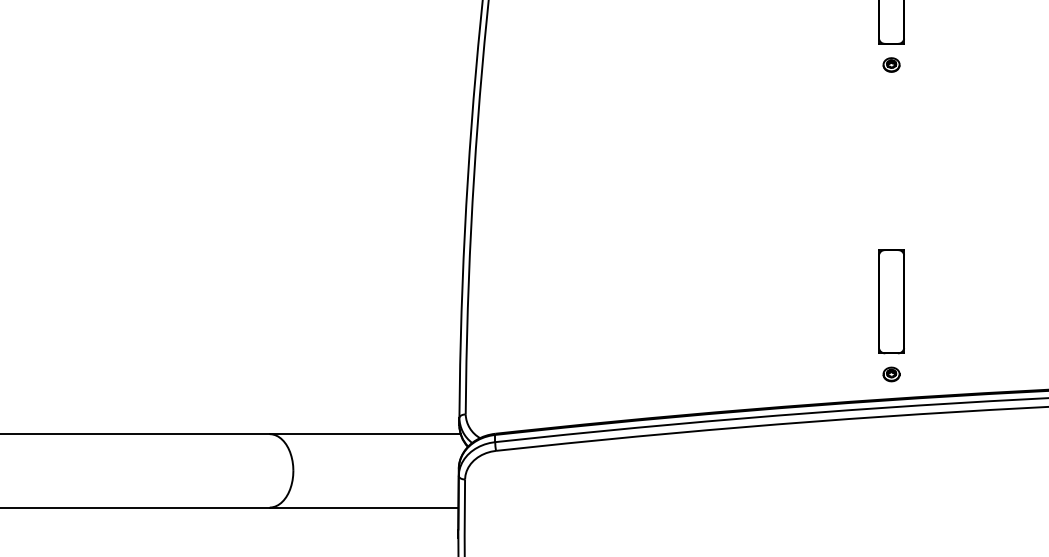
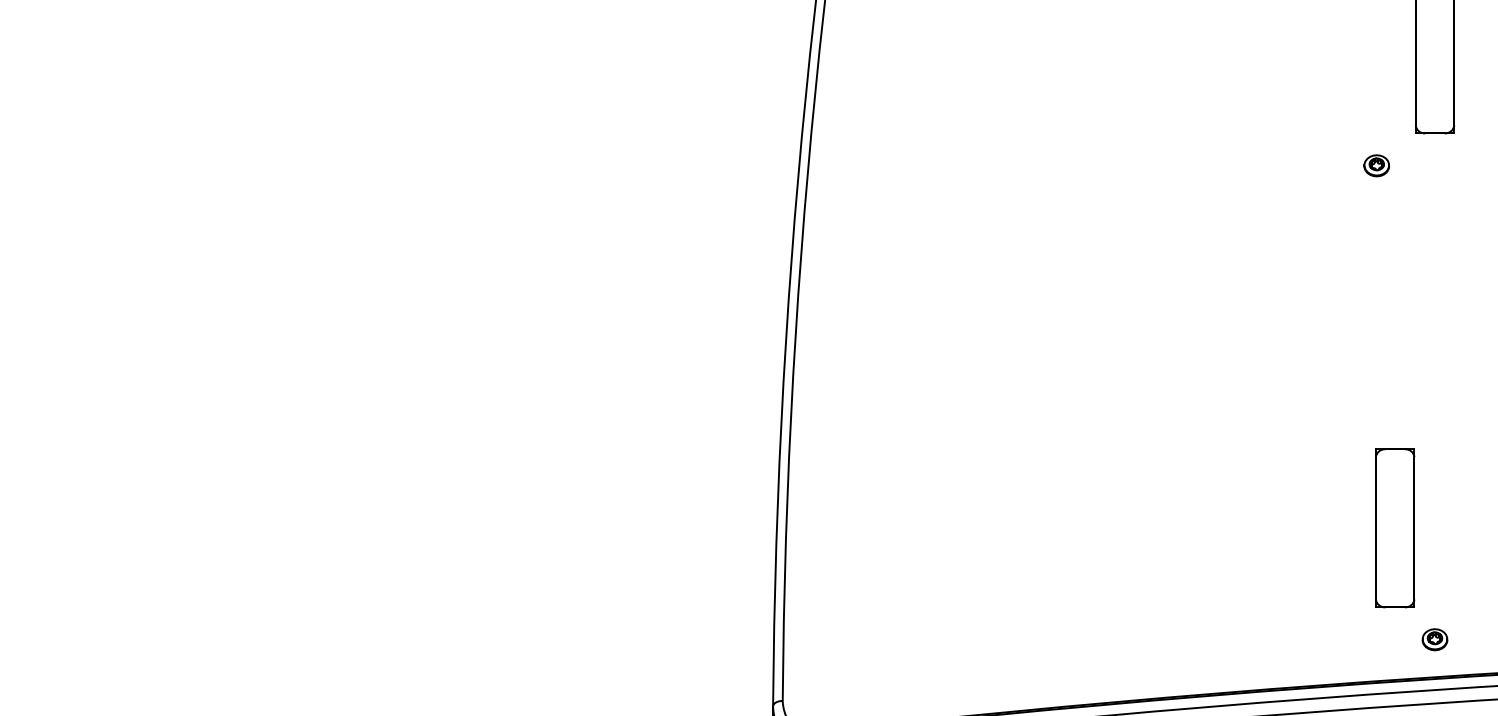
part: (891, 64) -> (1376, 164), moved
part: (891, 301) -> (1395, 527), moved

